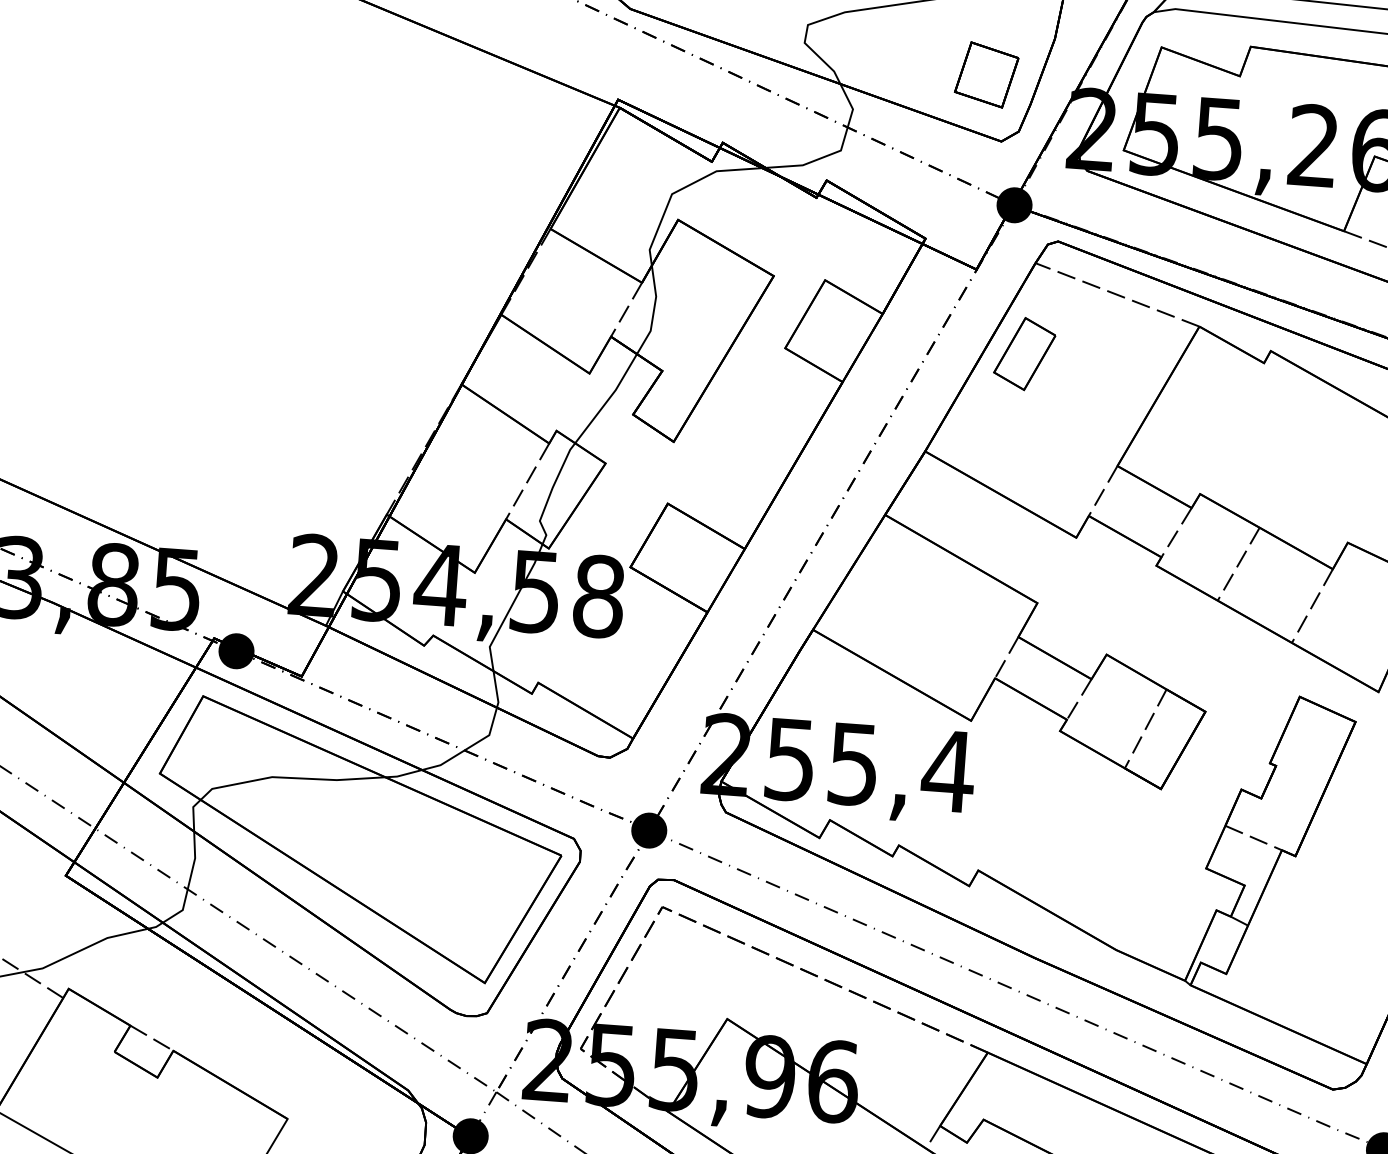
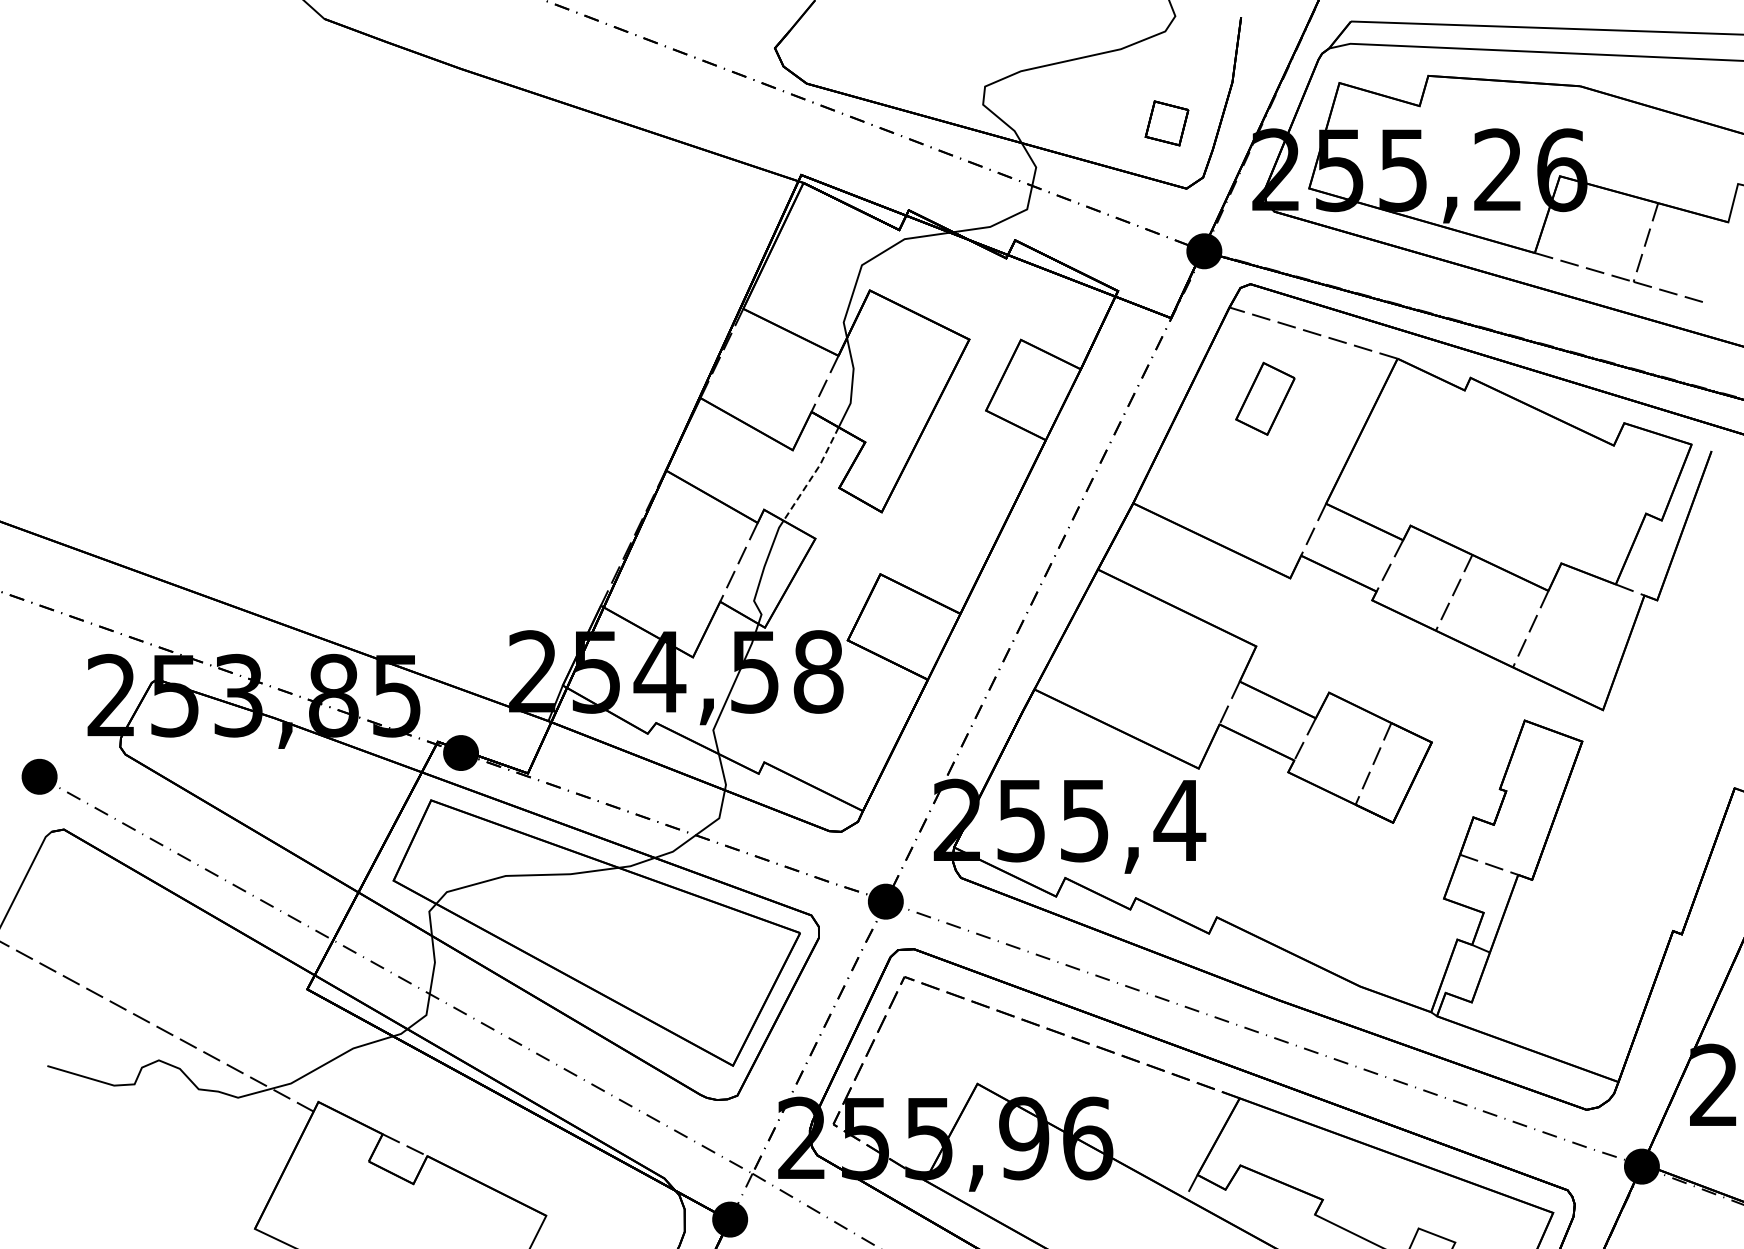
part: (986, 75) -> (1166, 123), size x0.7
part: (1024, 353) -> (1265, 398), moved
line: (608, 399) -> (813, 474), solid -> dashed

